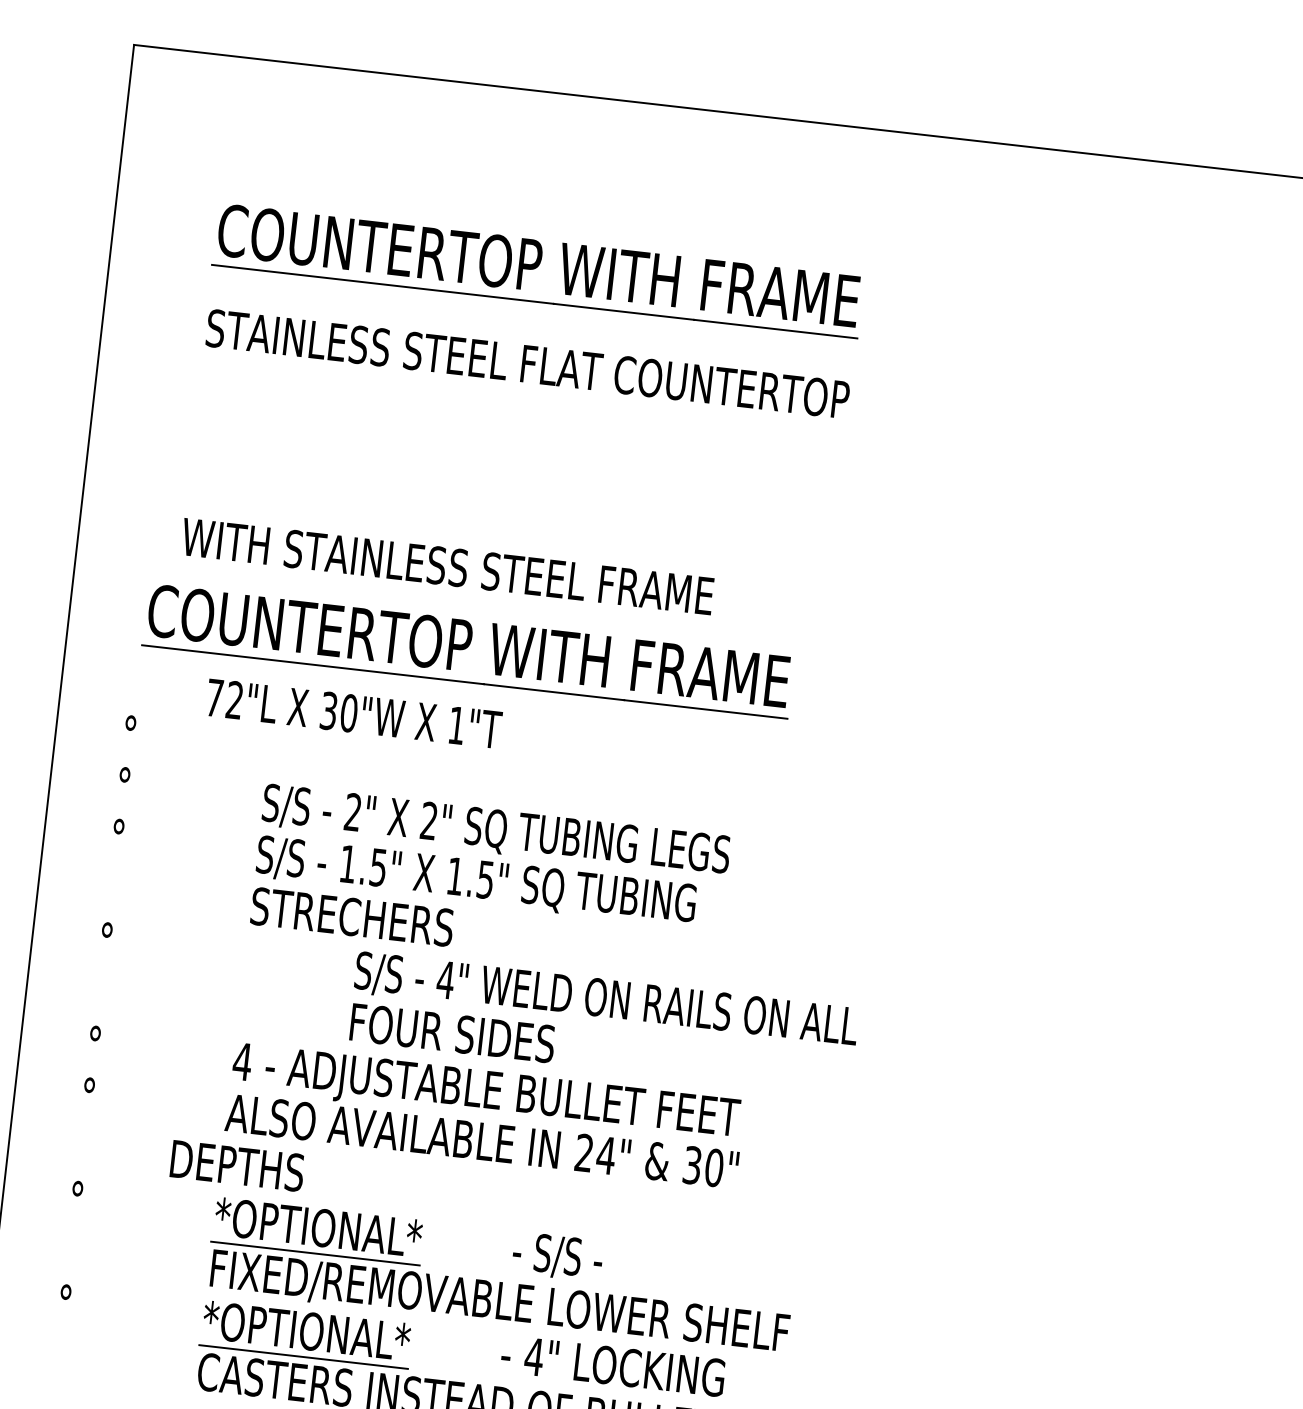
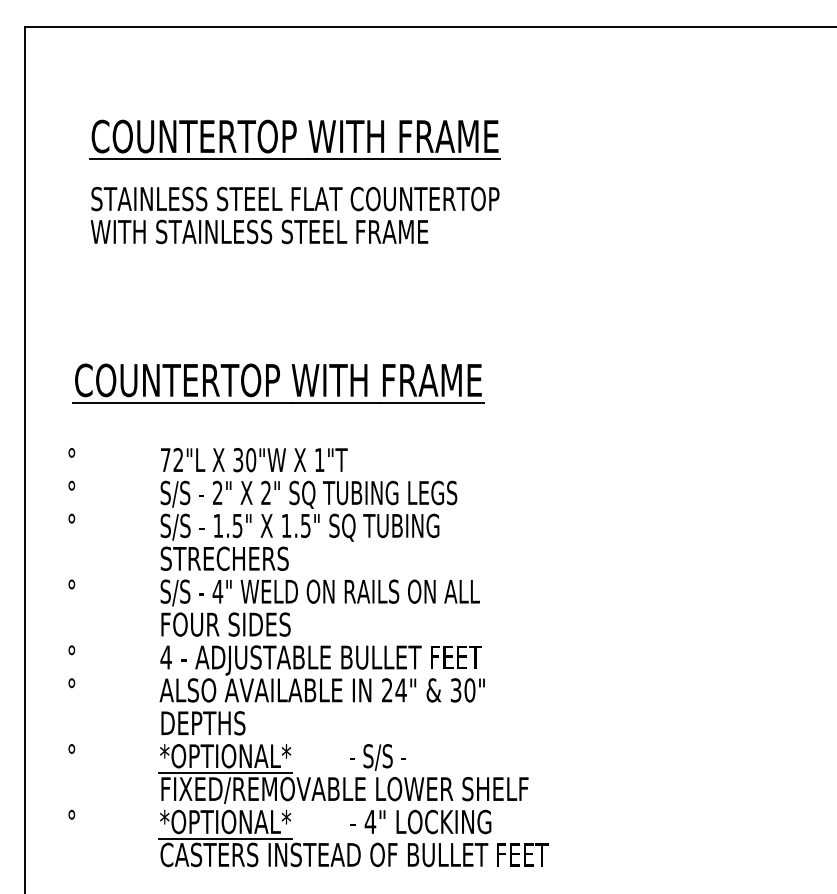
text: (447, 565) -> (259, 231), moved
text: (354, 714) -> (254, 460), moved
text: (602, 1023) -> (319, 607), moved
text: (237, 1166) -> (203, 723), moved

